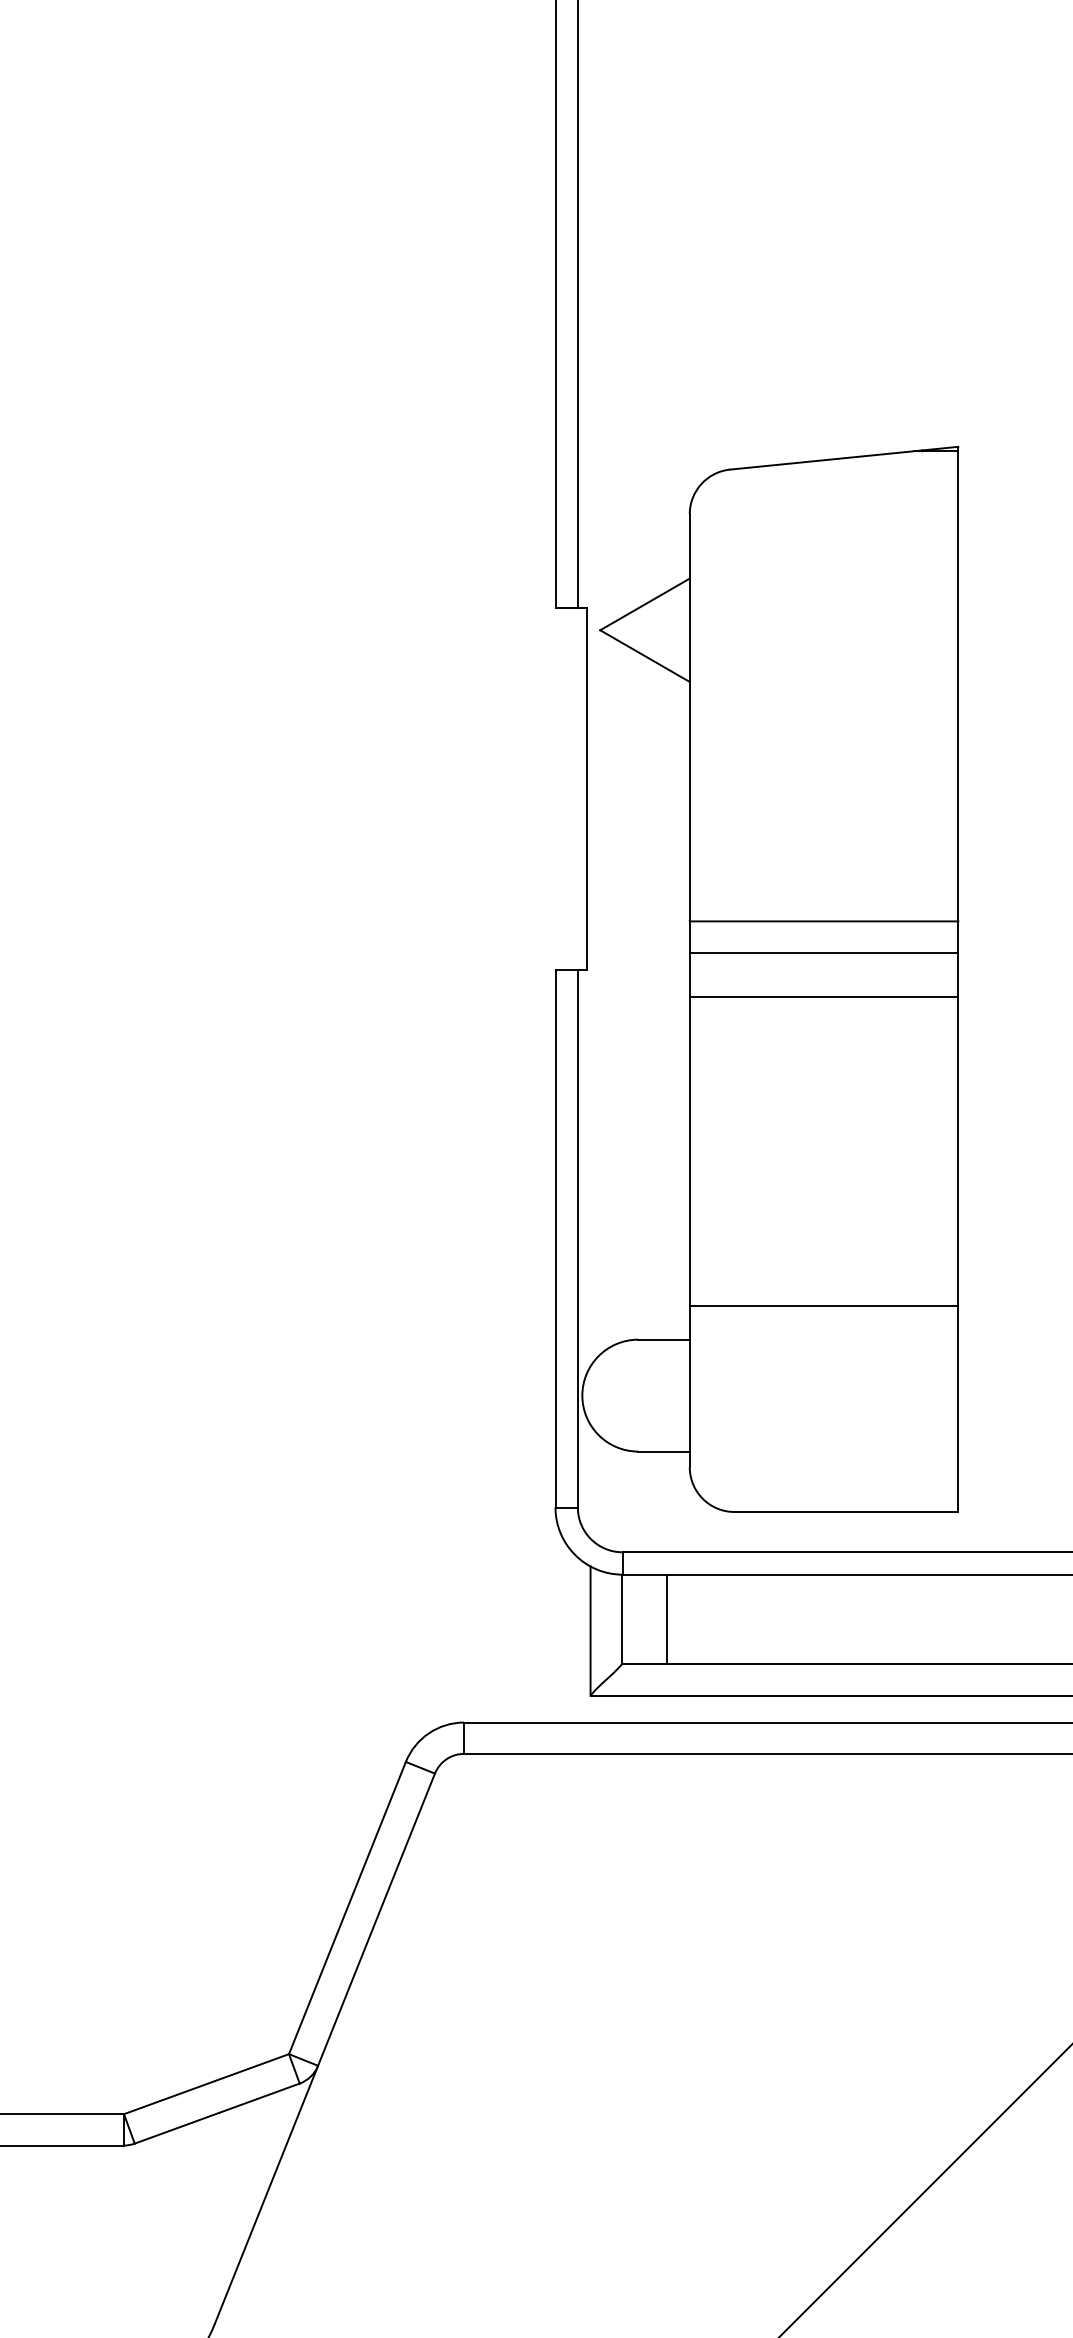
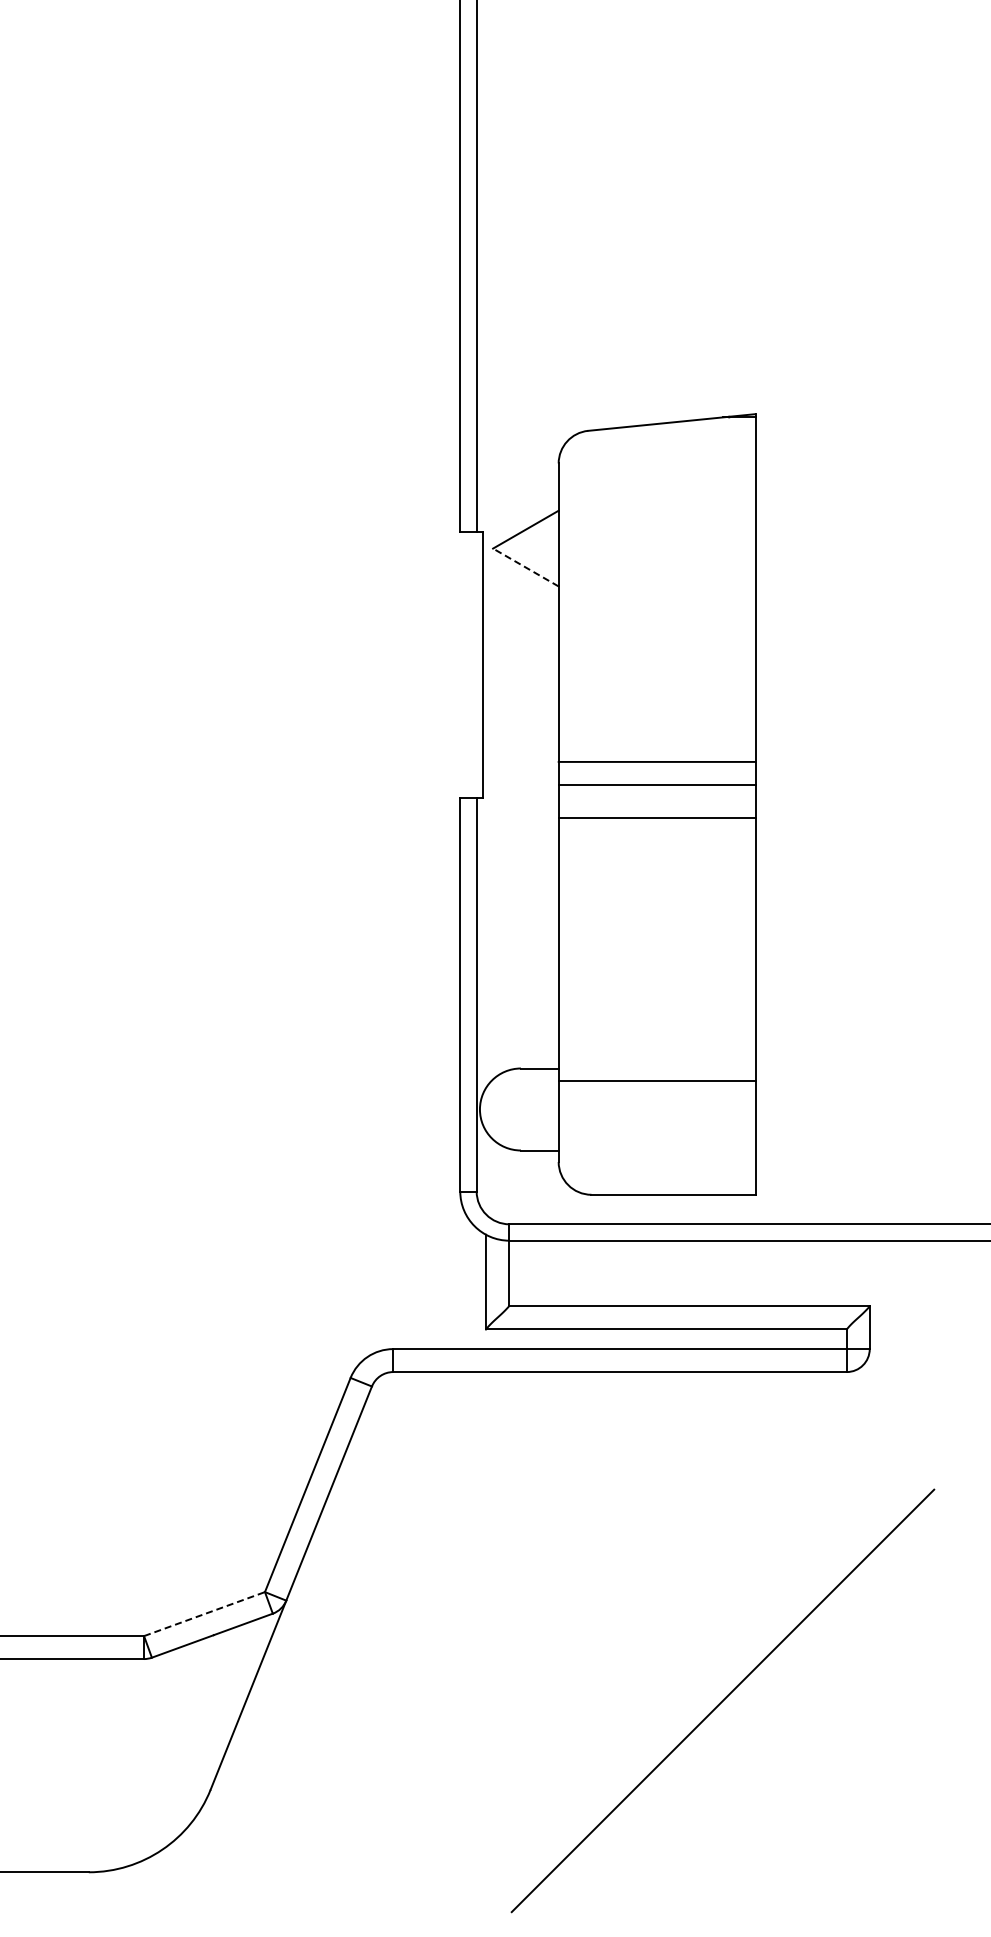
line: (644, 656) -> (525, 567), solid -> dashed
line: (823, 1306) -> (656, 1081), moved
line: (666, 1619) -> (541, 1273), removed
line: (207, 2083) -> (205, 1613), solid -> dashed

